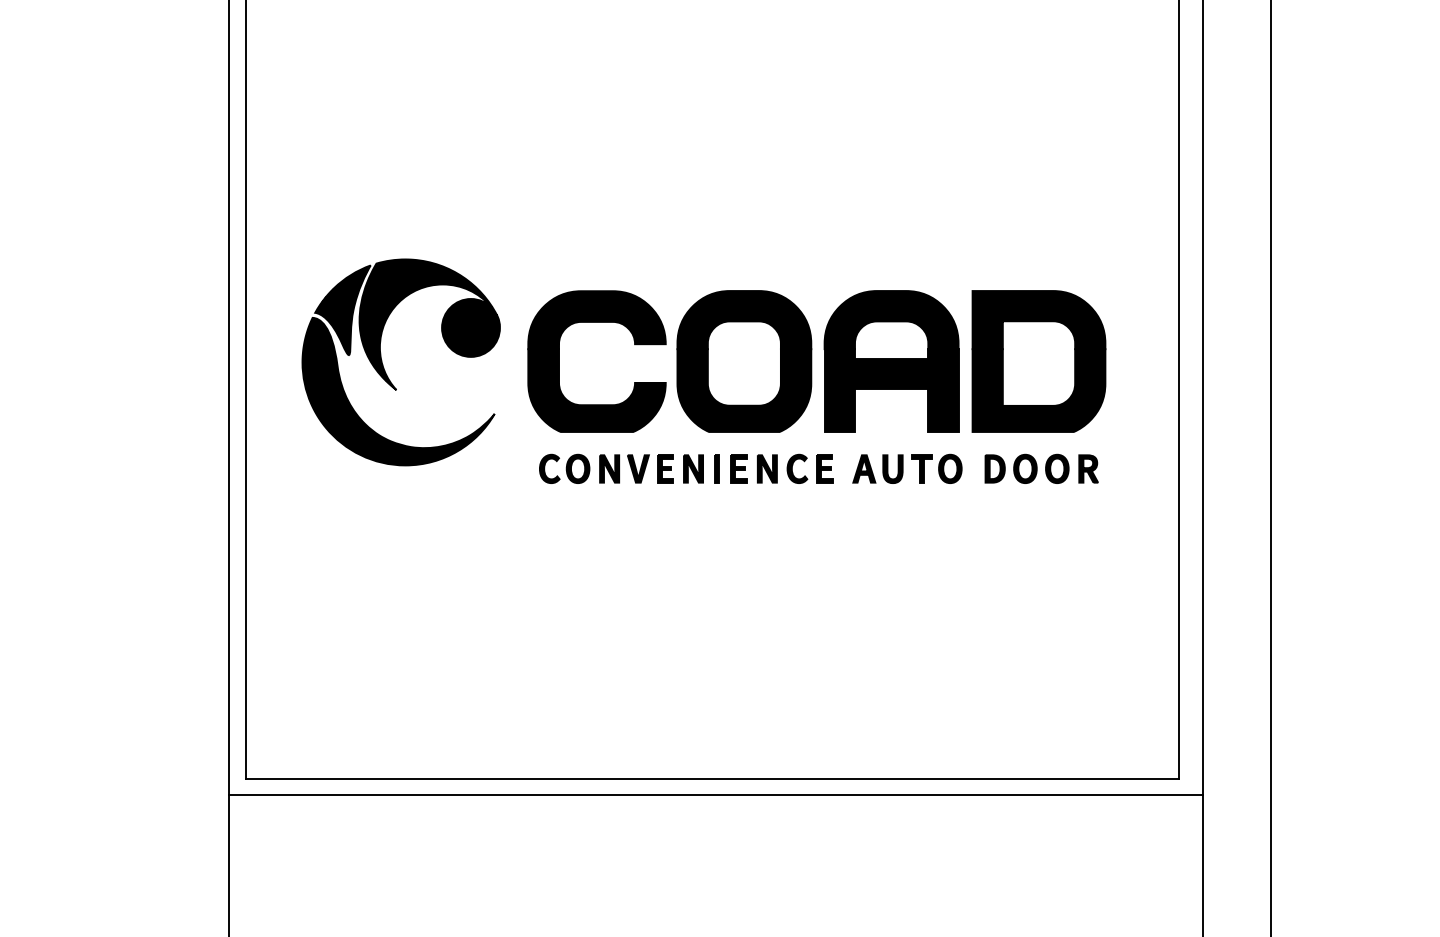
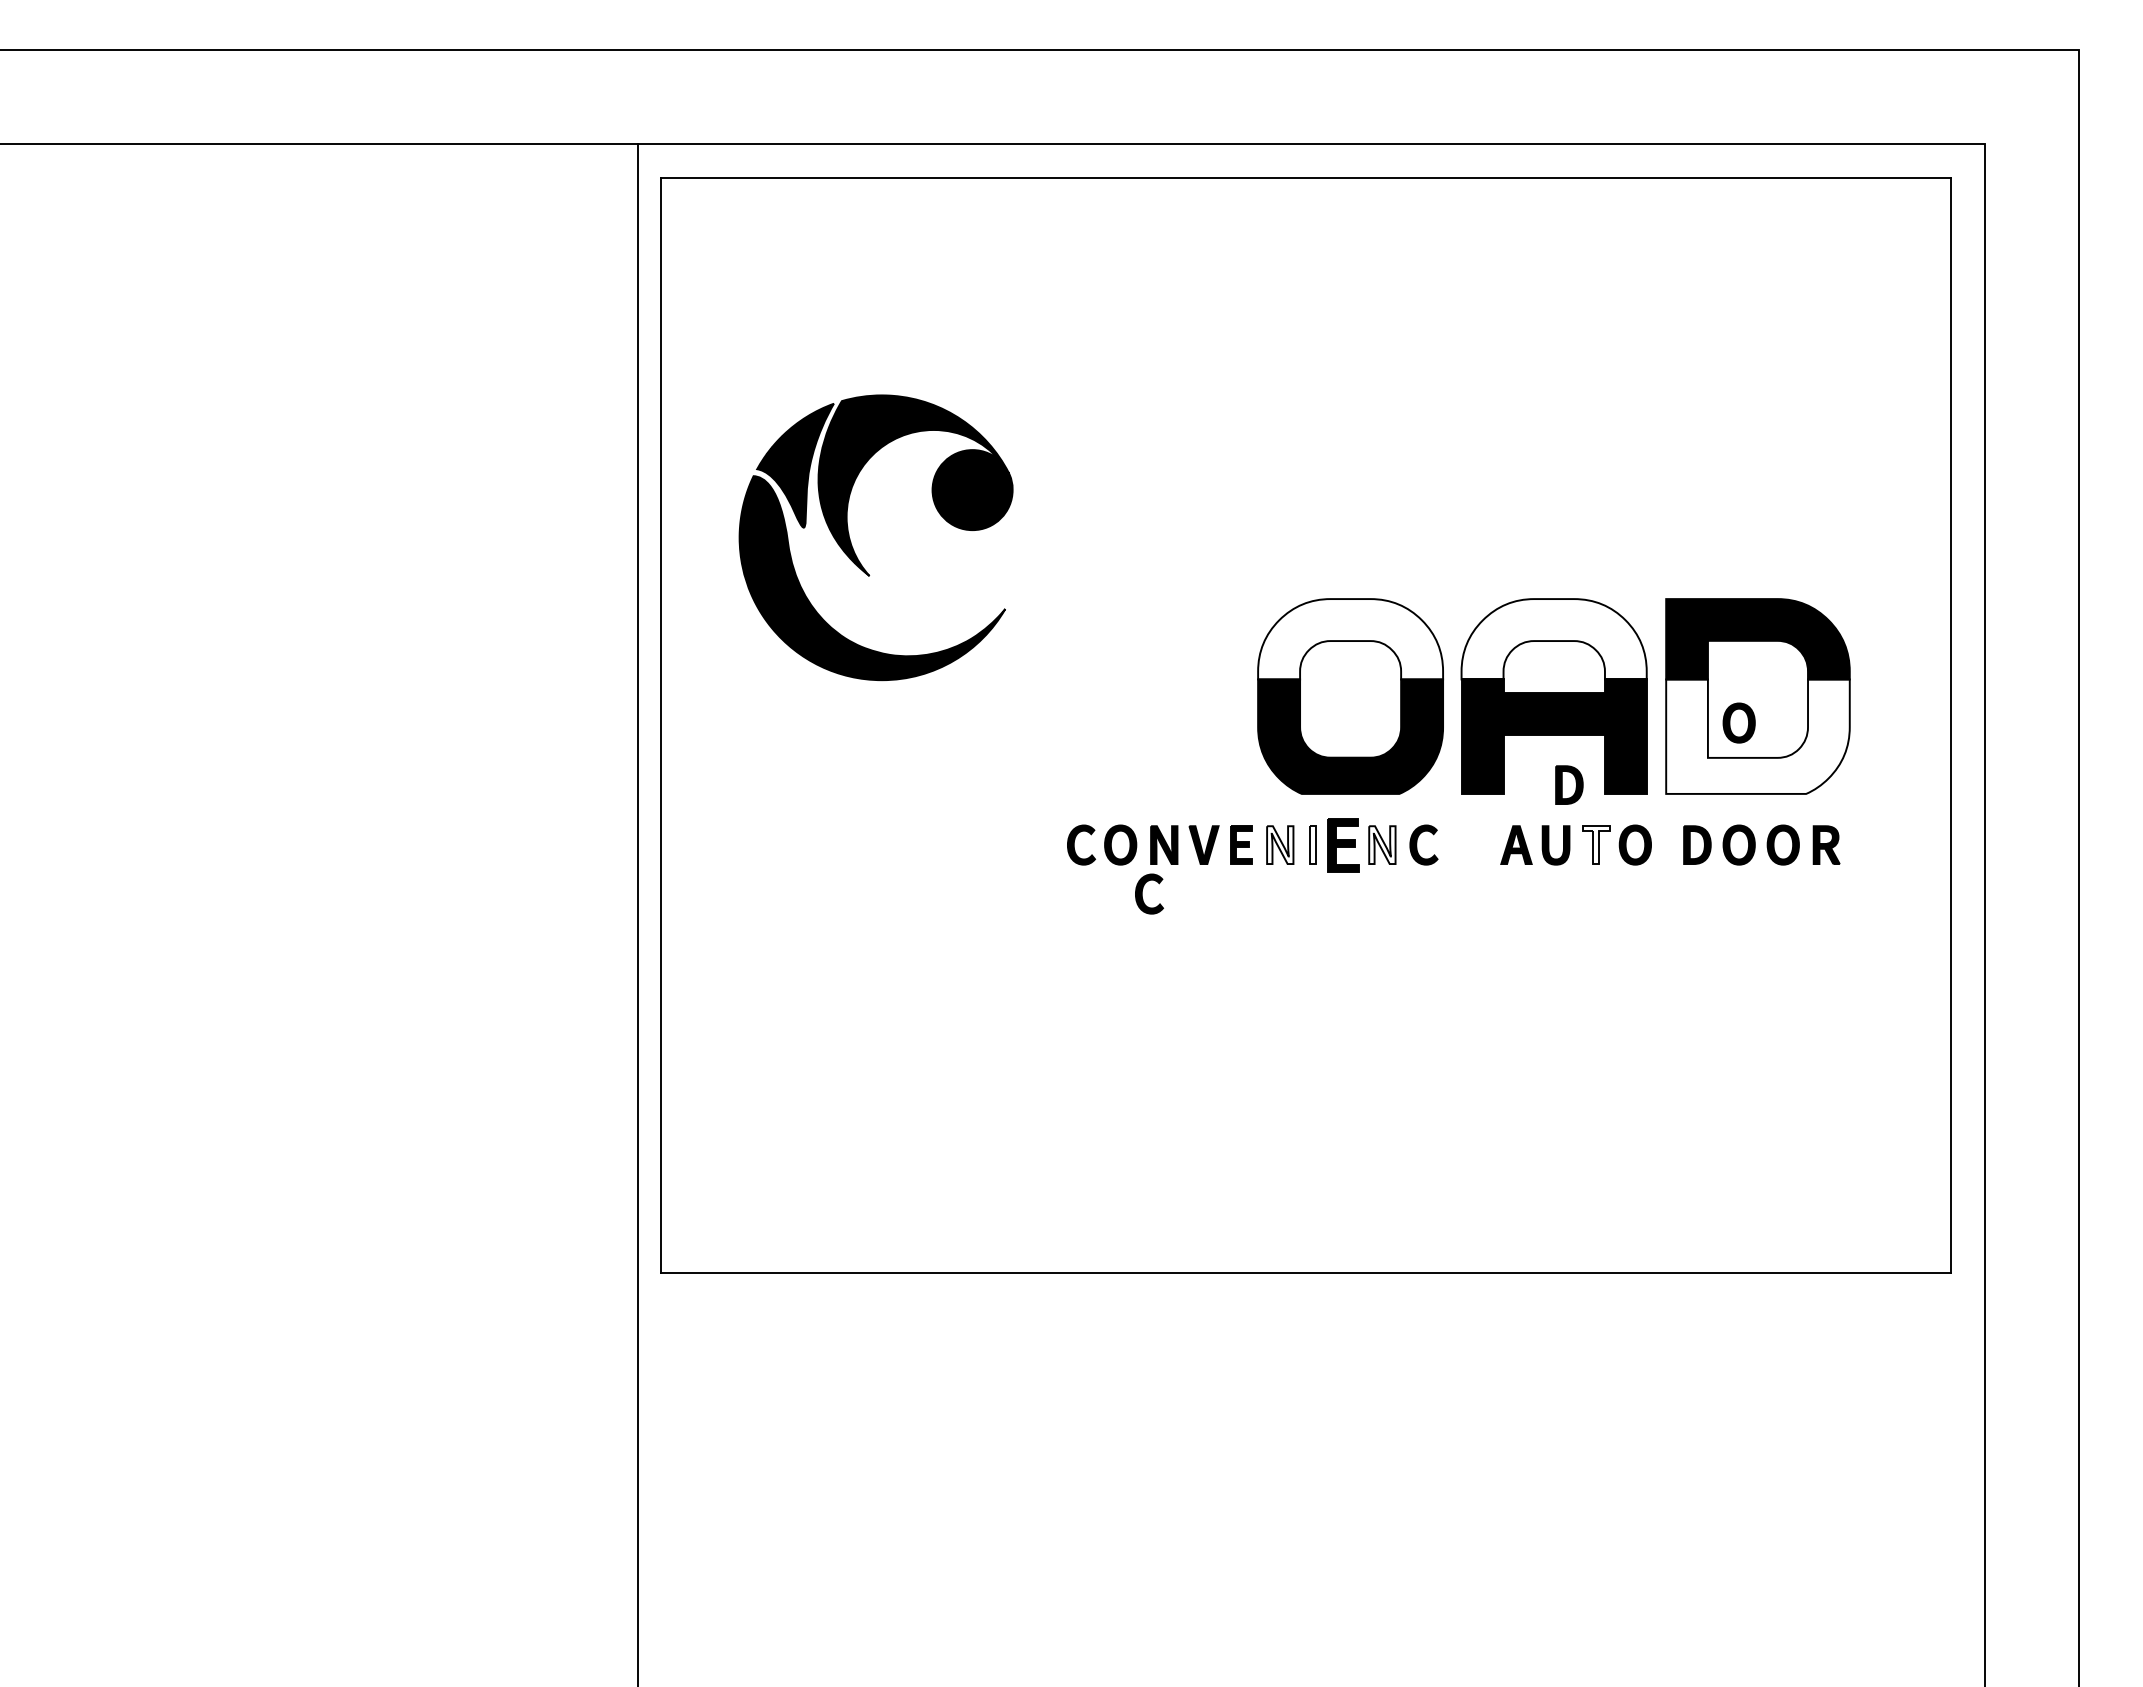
fill: (744, 320) -> (1350, 639), removed
fill: (891, 320) -> (1553, 639), removed
part: (559, 361) -> (1095, 696), removed
part: (384, 369) -> (853, 547), moved
part: (1024, 380) -> (1738, 722), added
fill: (1038, 390) -> (1757, 736), removed
part: (902, 425) -> (1569, 784), added
part: (739, 468) -> (1343, 844), size x1.4
part: (824, 468) -> (1461, 844), removed
fill: (693, 469) -> (1280, 845), removed
fill: (716, 469) -> (1312, 845), removed
fill: (767, 469) -> (1382, 845), removed
fill: (921, 469) -> (1595, 845), removed
part: (593, 503) -> (1142, 893), added
line: (715, 795) -> (1310, 1296), removed

